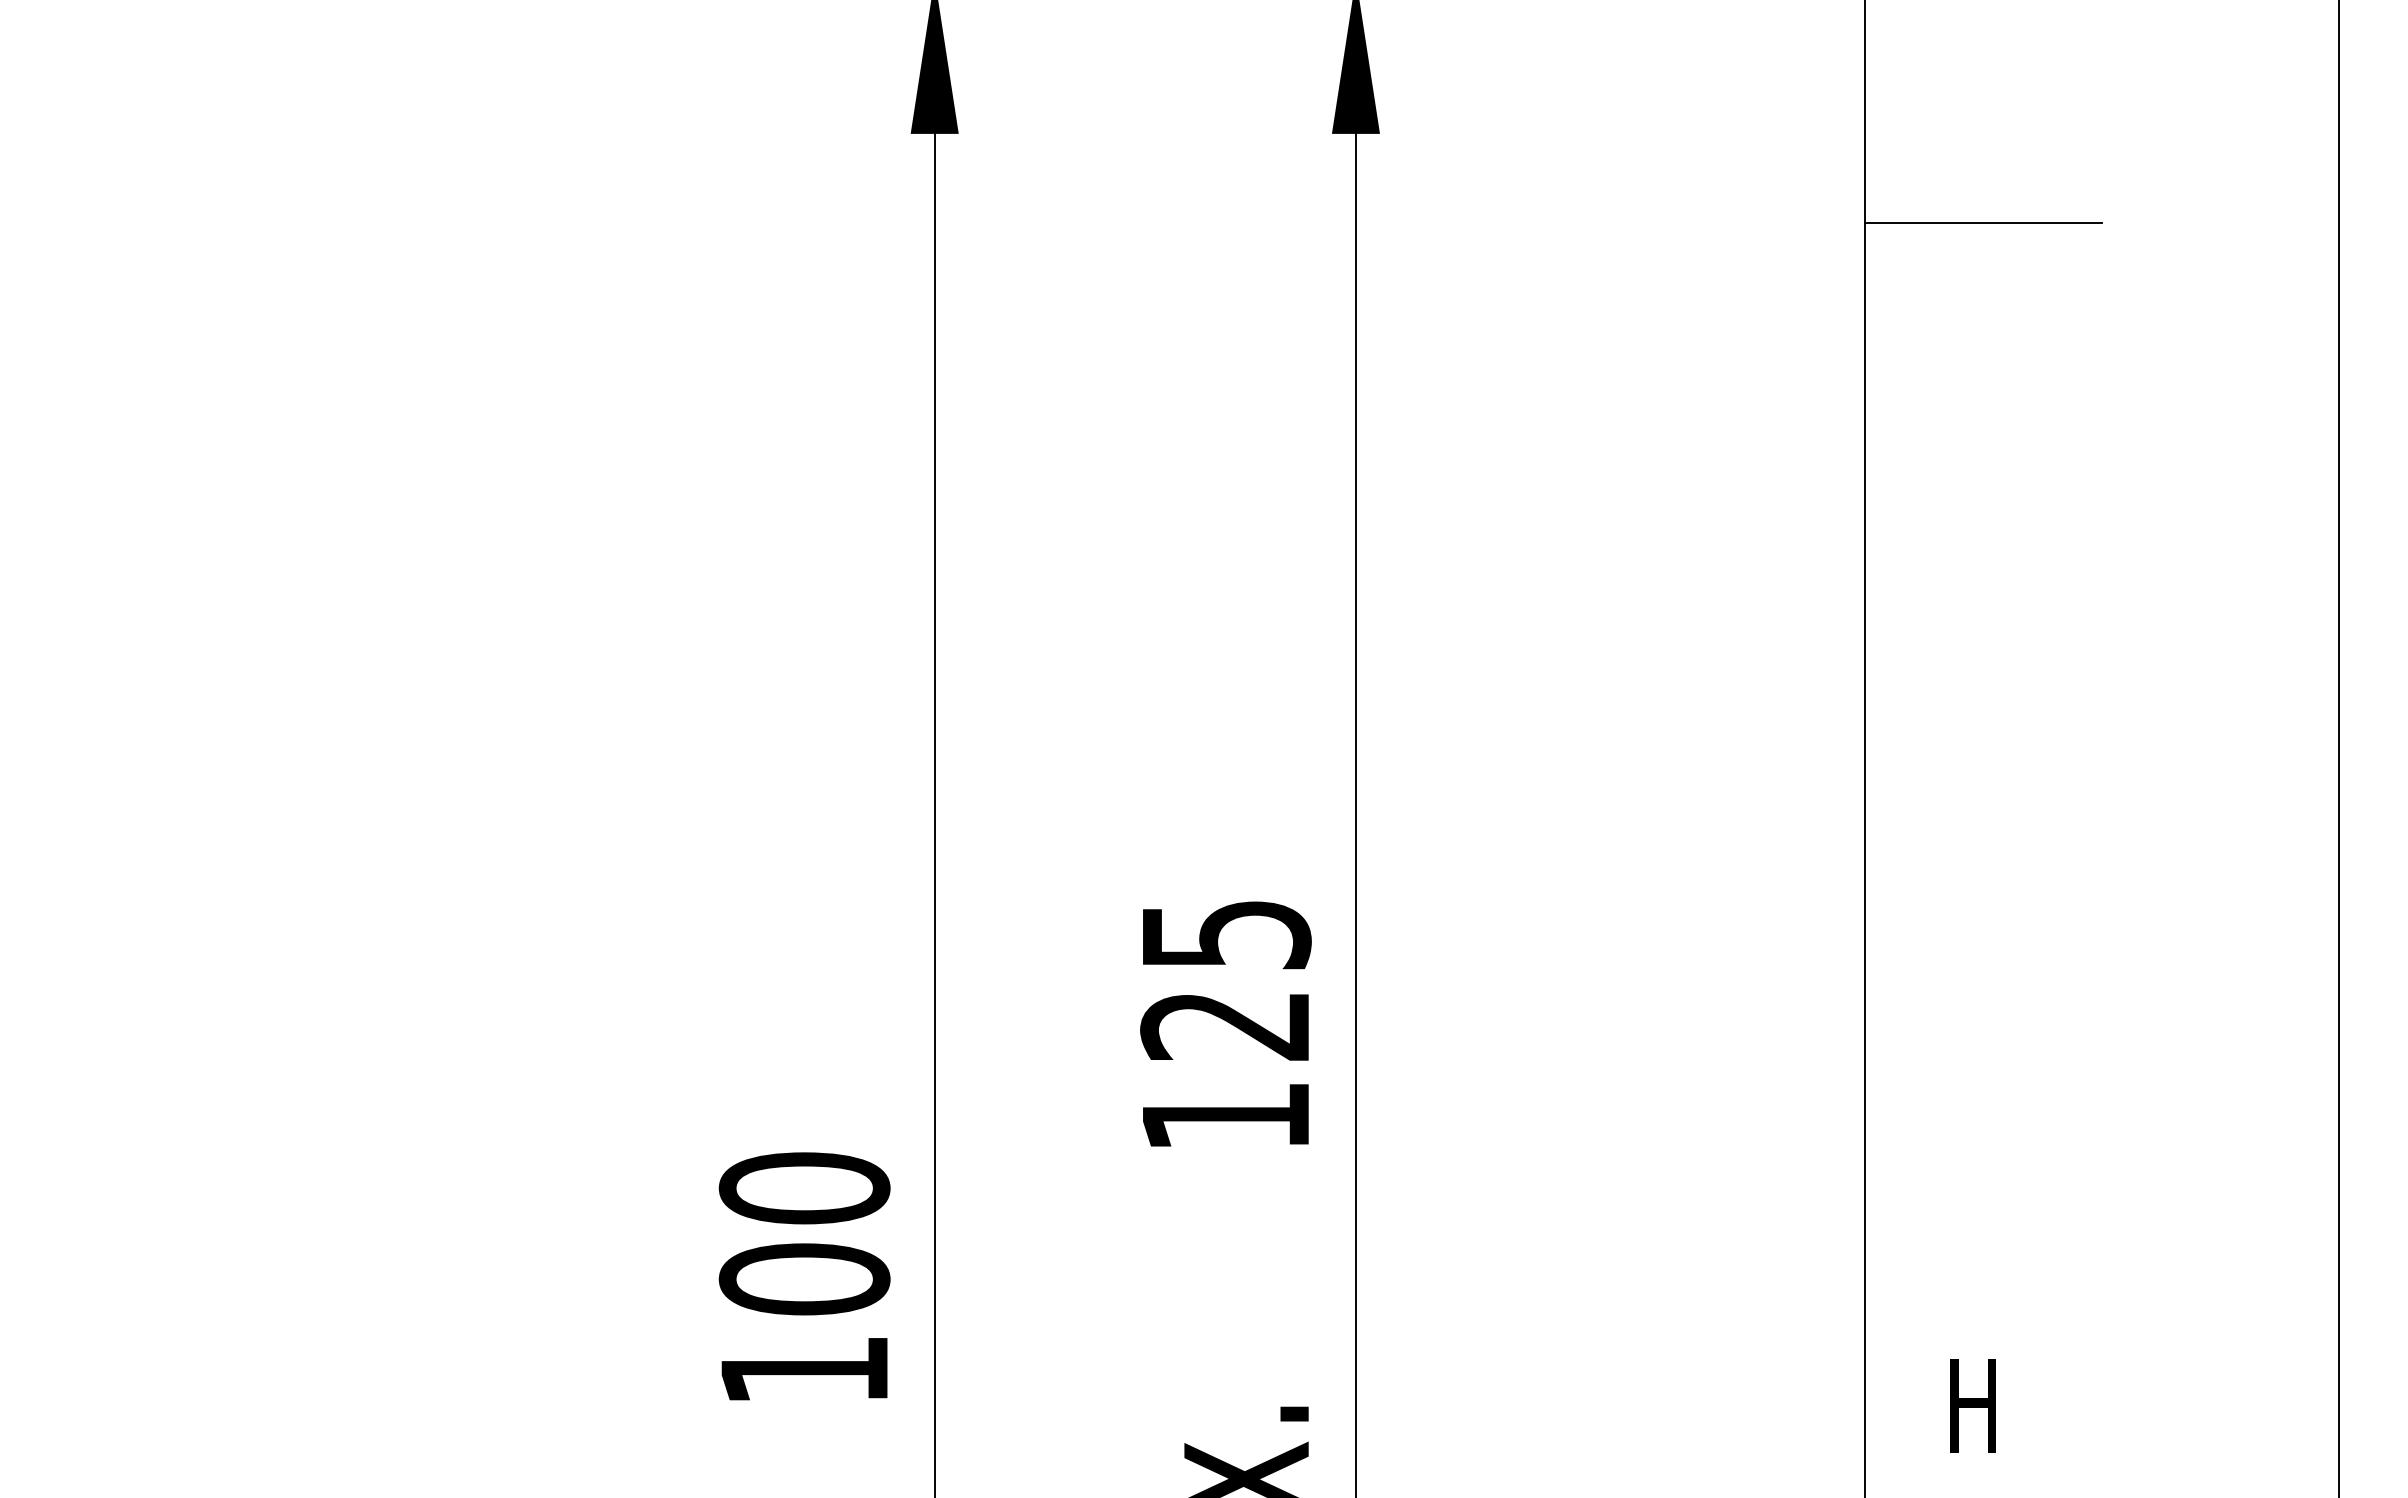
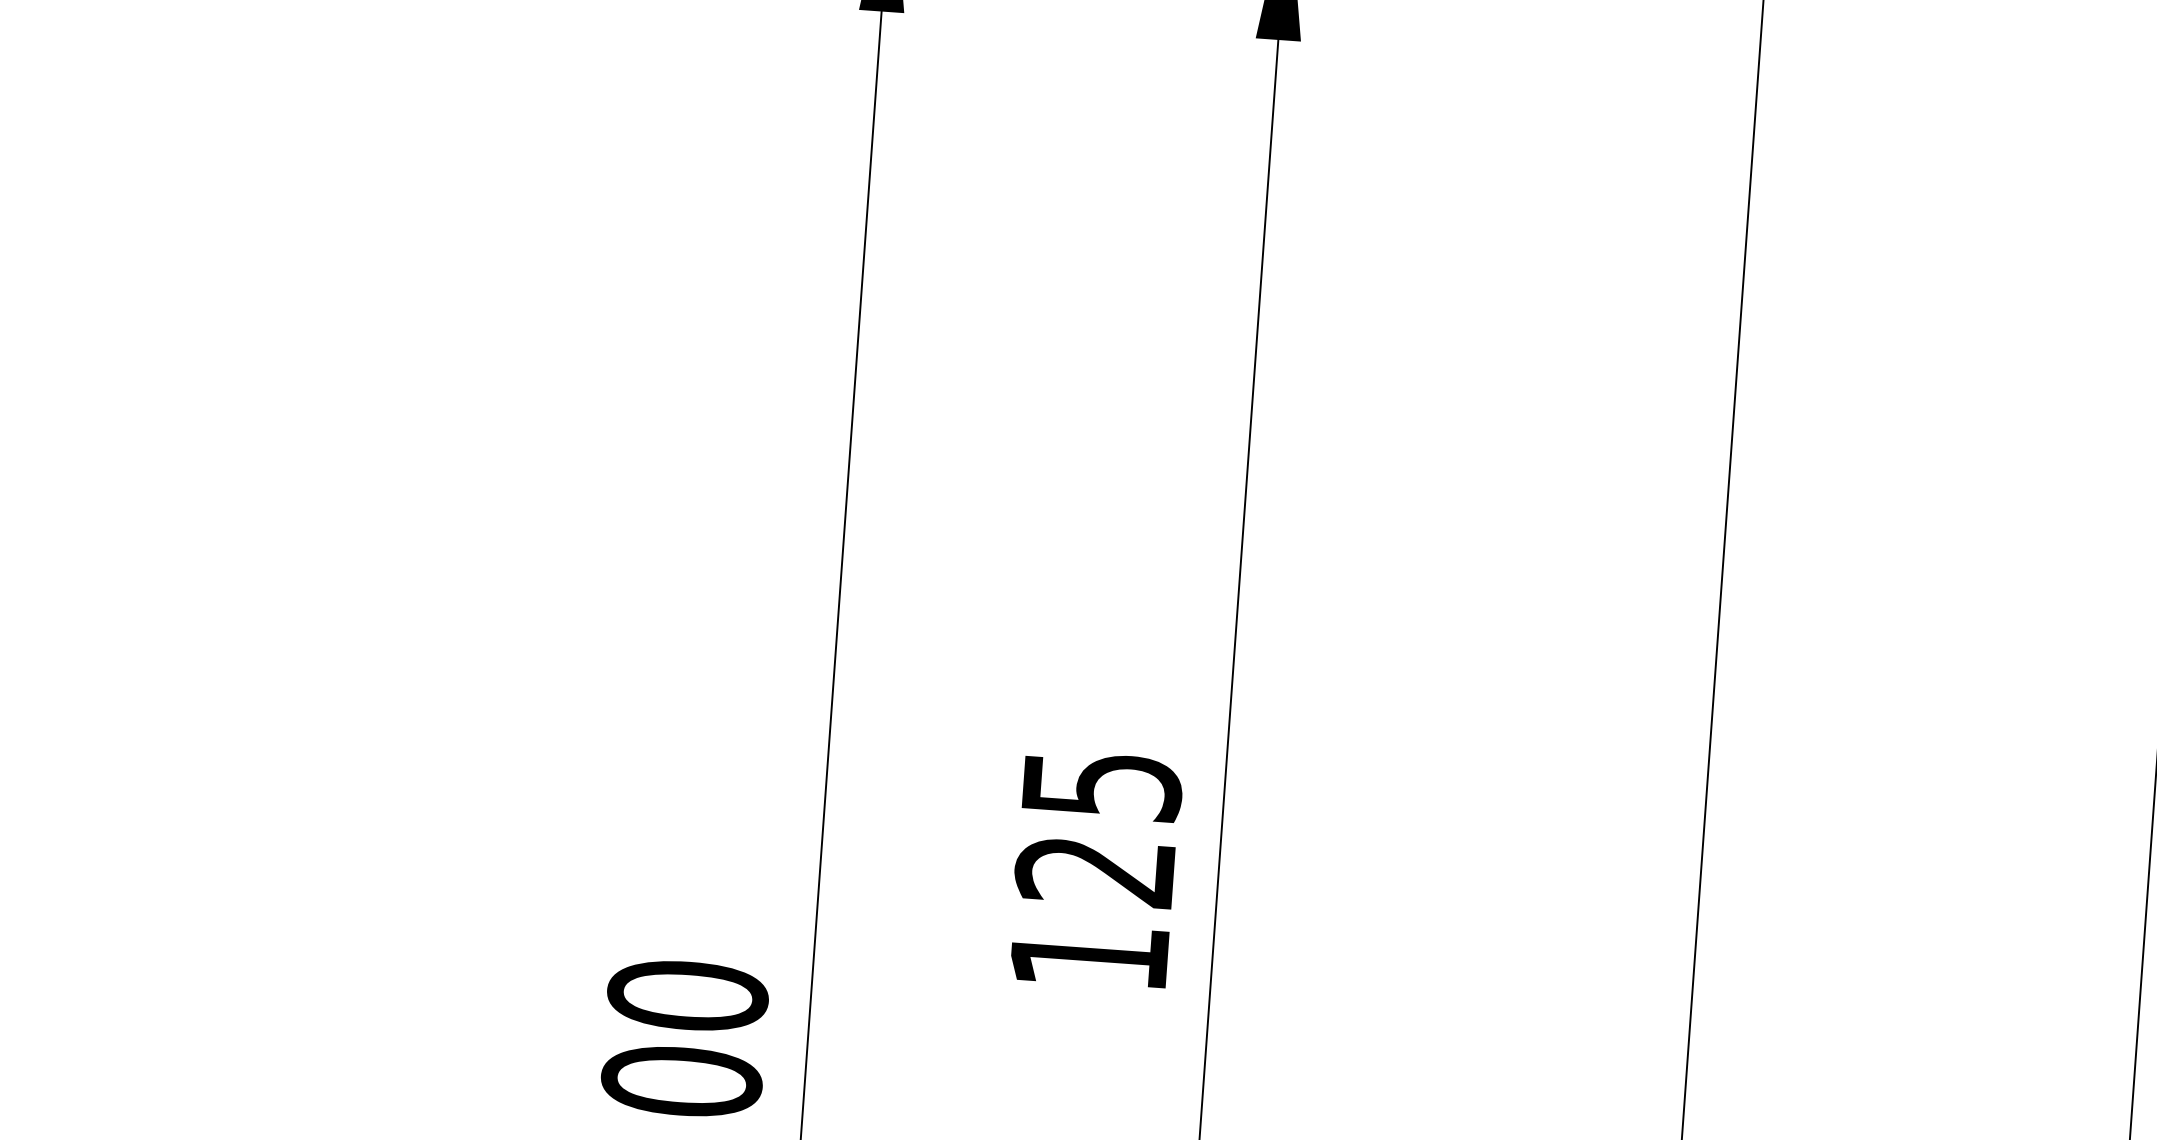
line: (1983, 222) -> (1863, 165), removed

